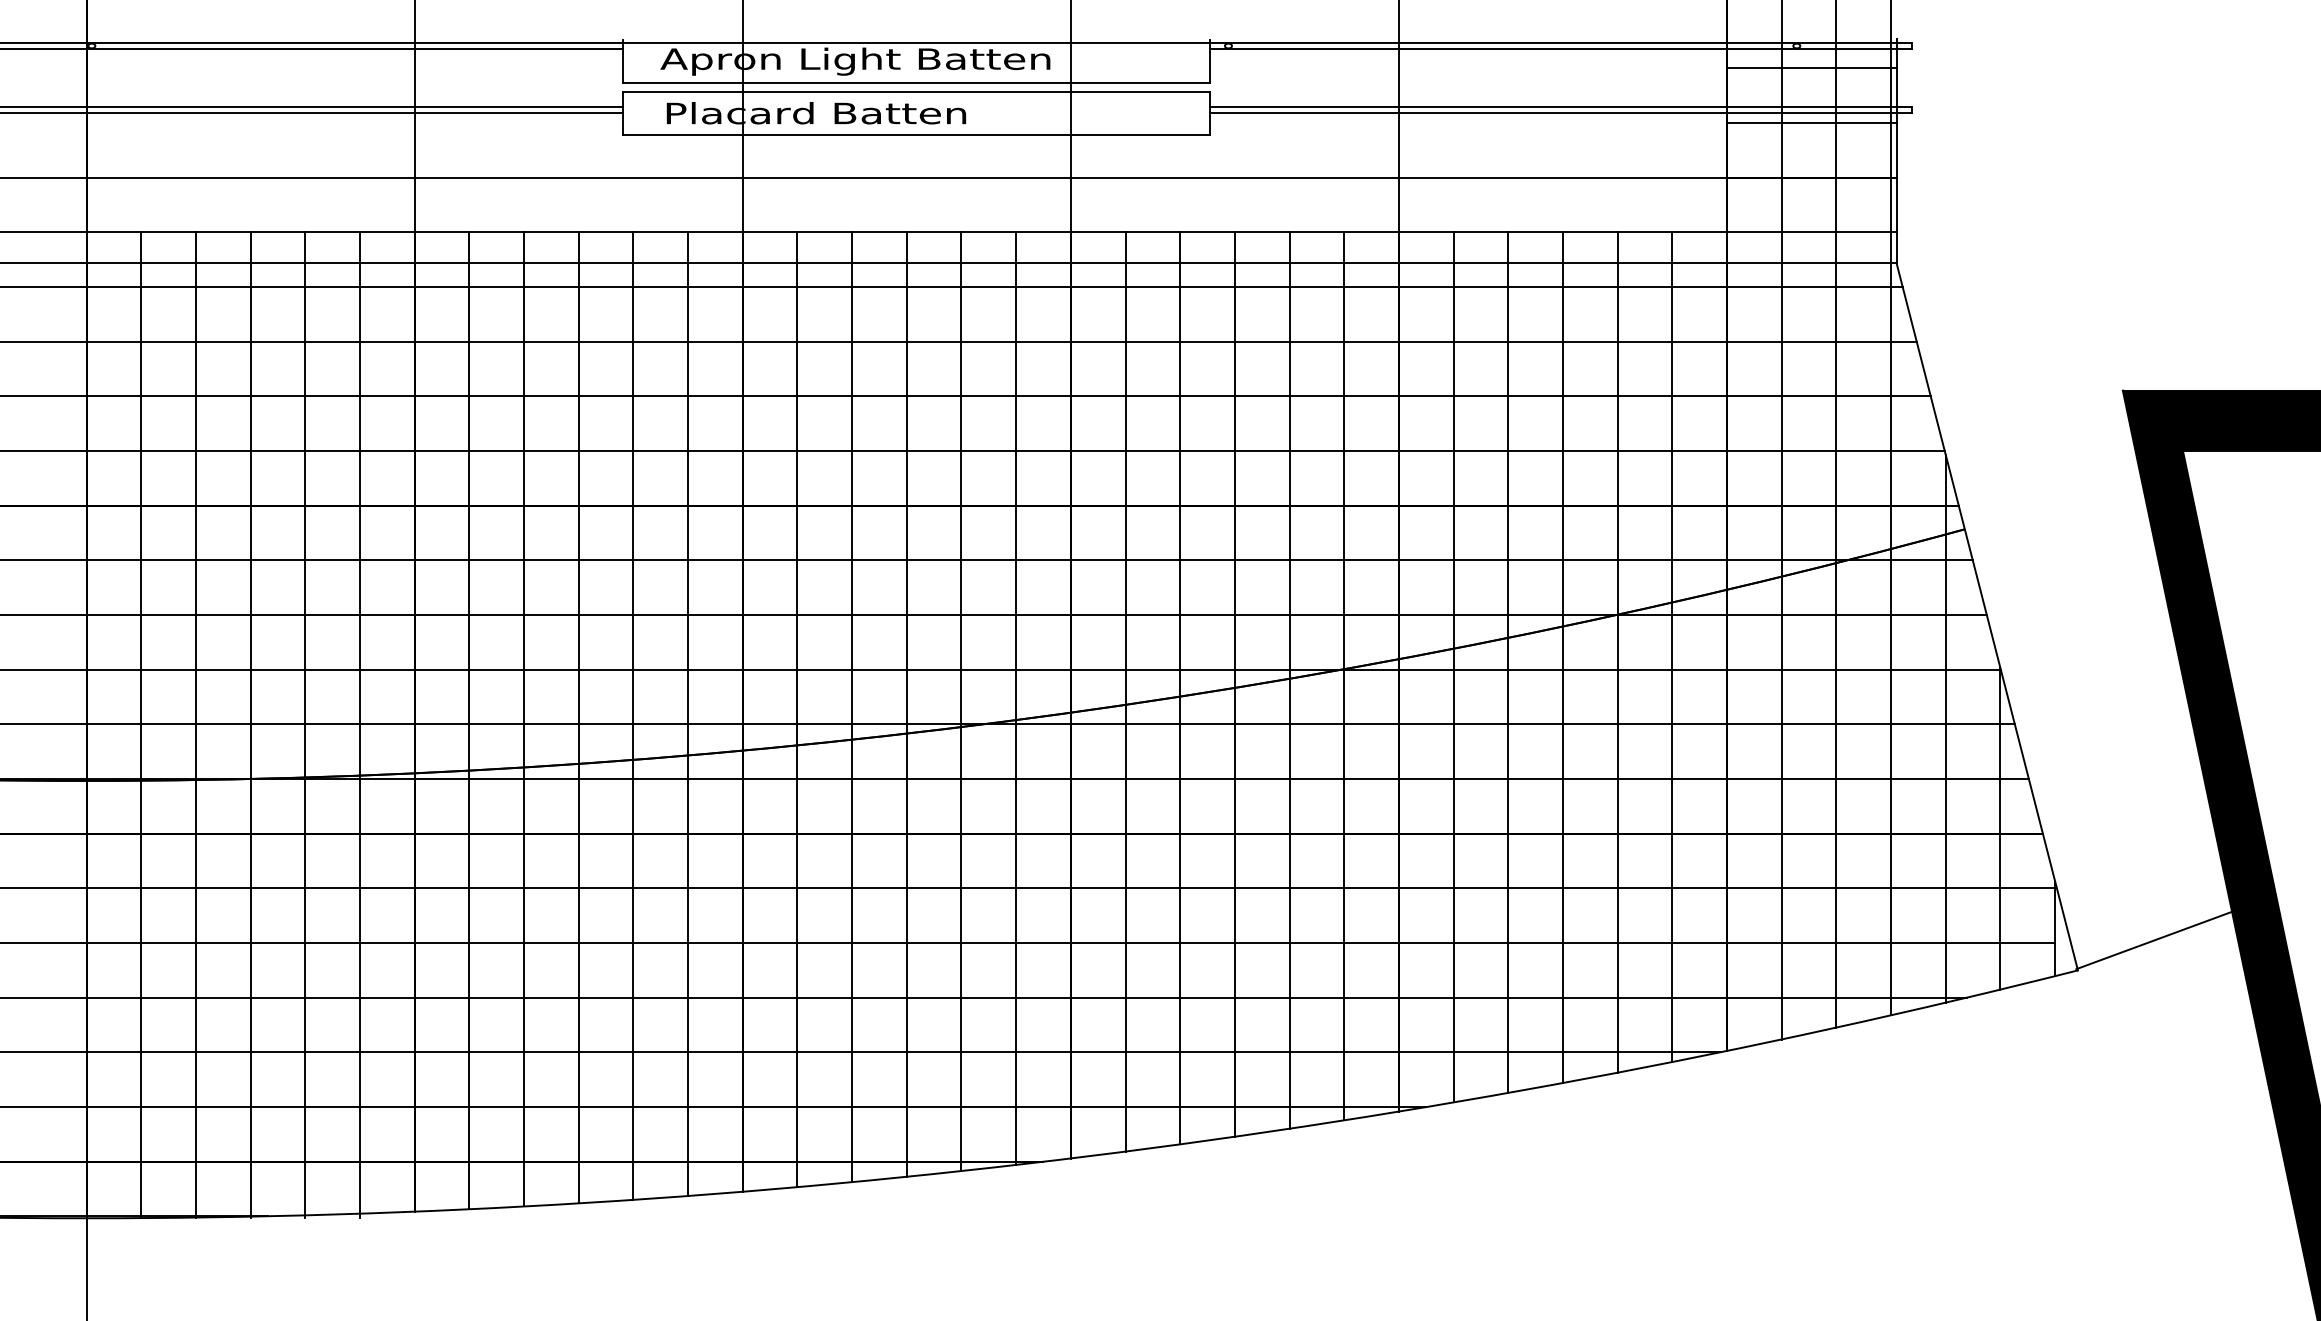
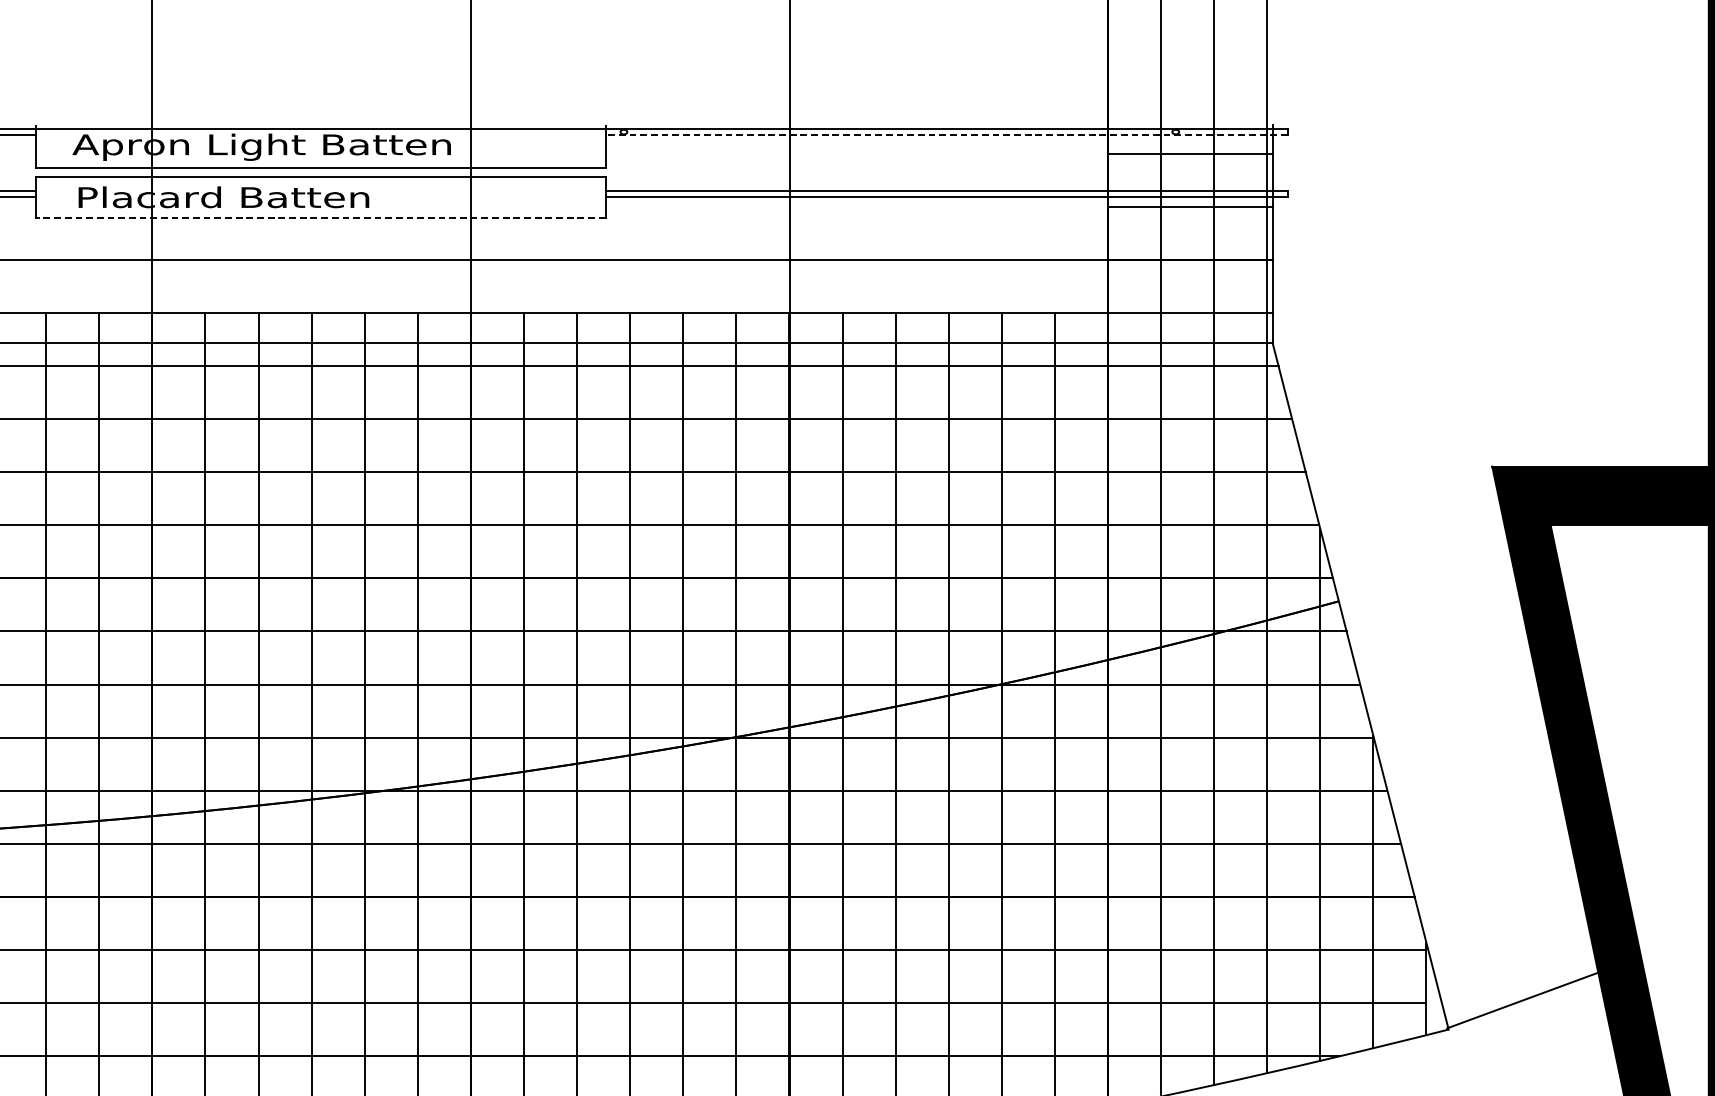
line: (1560, 49) -> (946, 135), solid -> dashed
line: (915, 134) -> (320, 217), solid -> dashed

